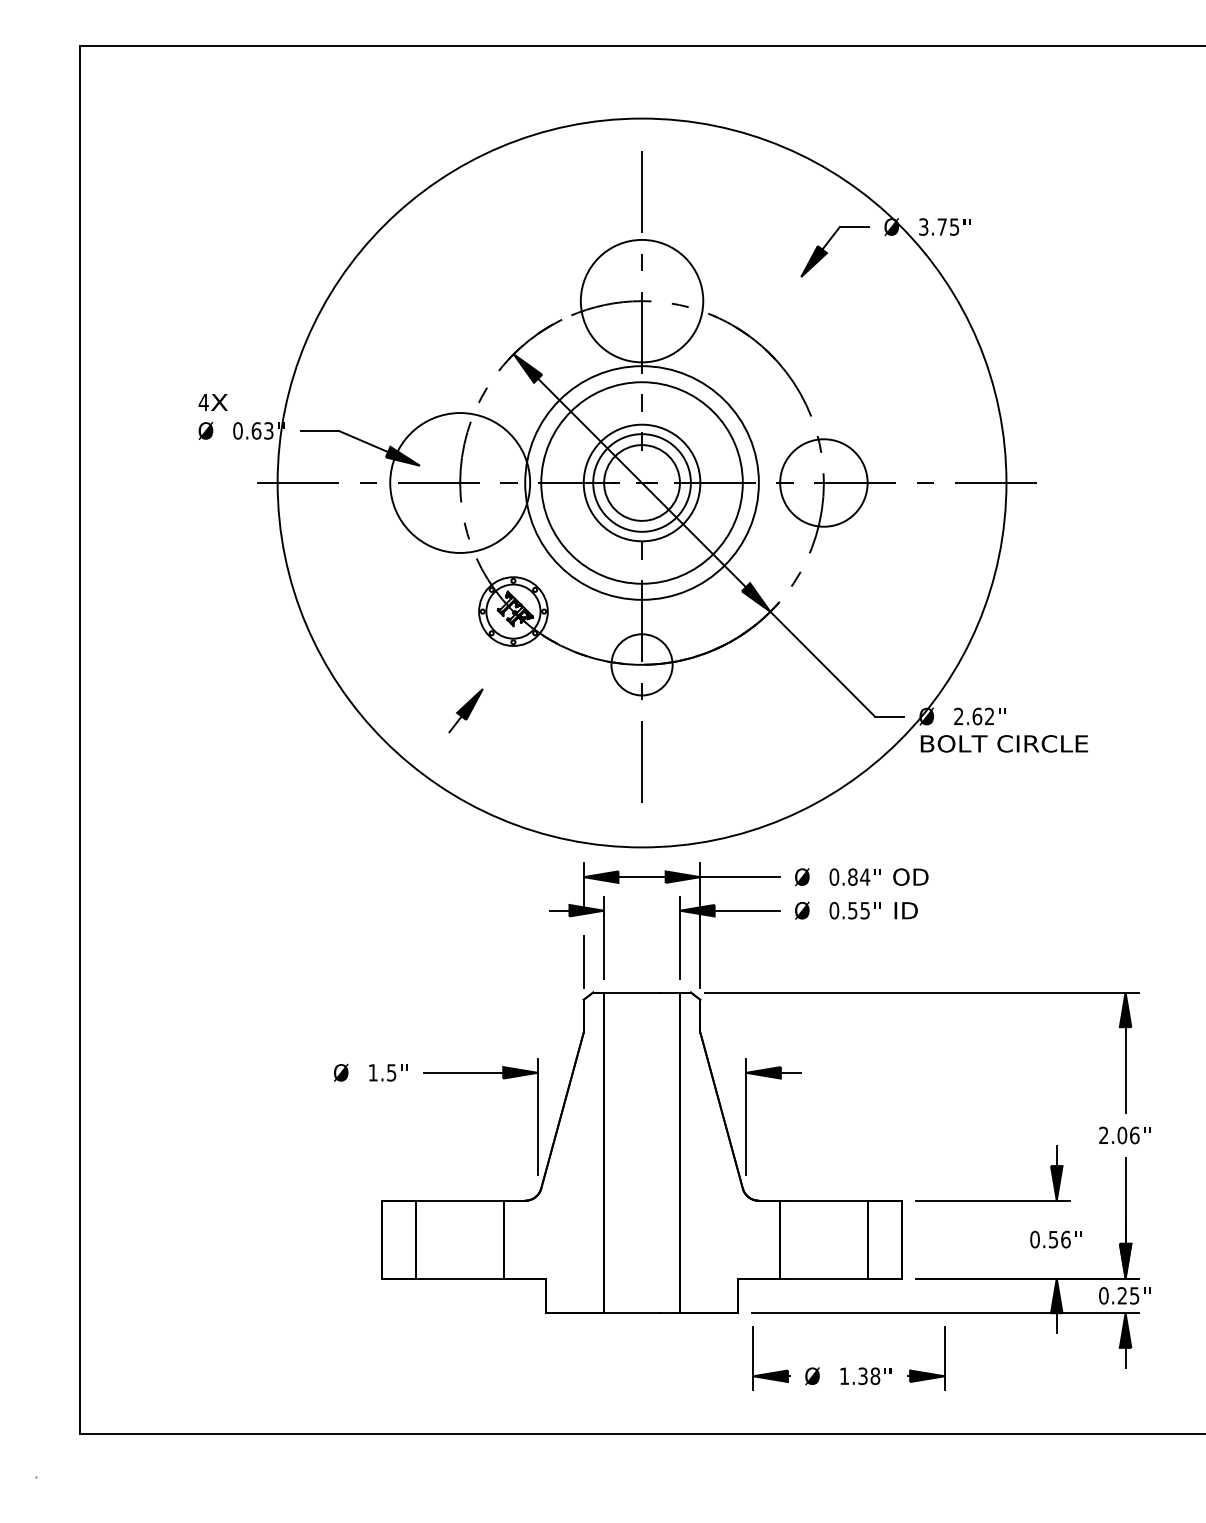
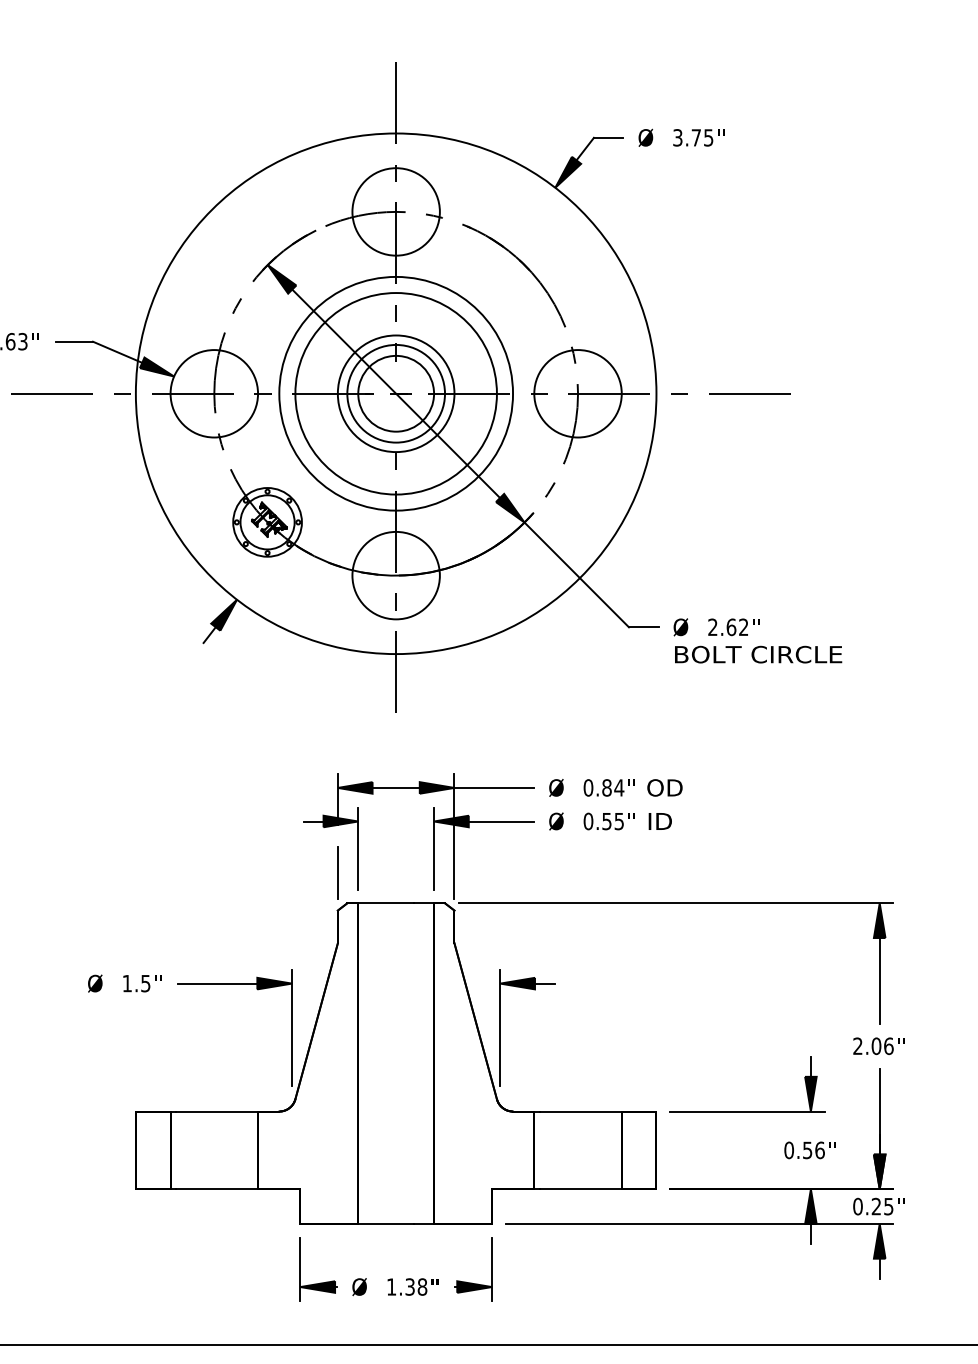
circle: (641, 300) -> (395, 211), size x0.71
circle: (459, 482) -> (213, 393), size x0.62
circle: (641, 482) -> (395, 393), size x0.71
circle: (641, 664) -> (395, 575), size x1.43
part: (845, 1367) -> (392, 1278), moved

